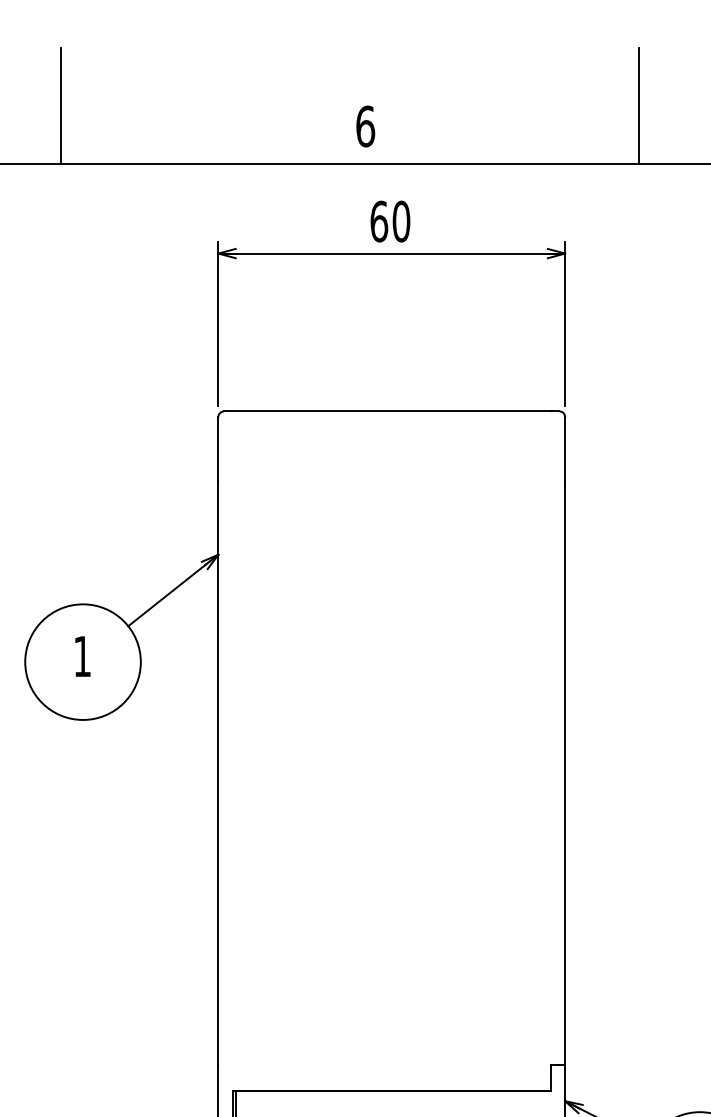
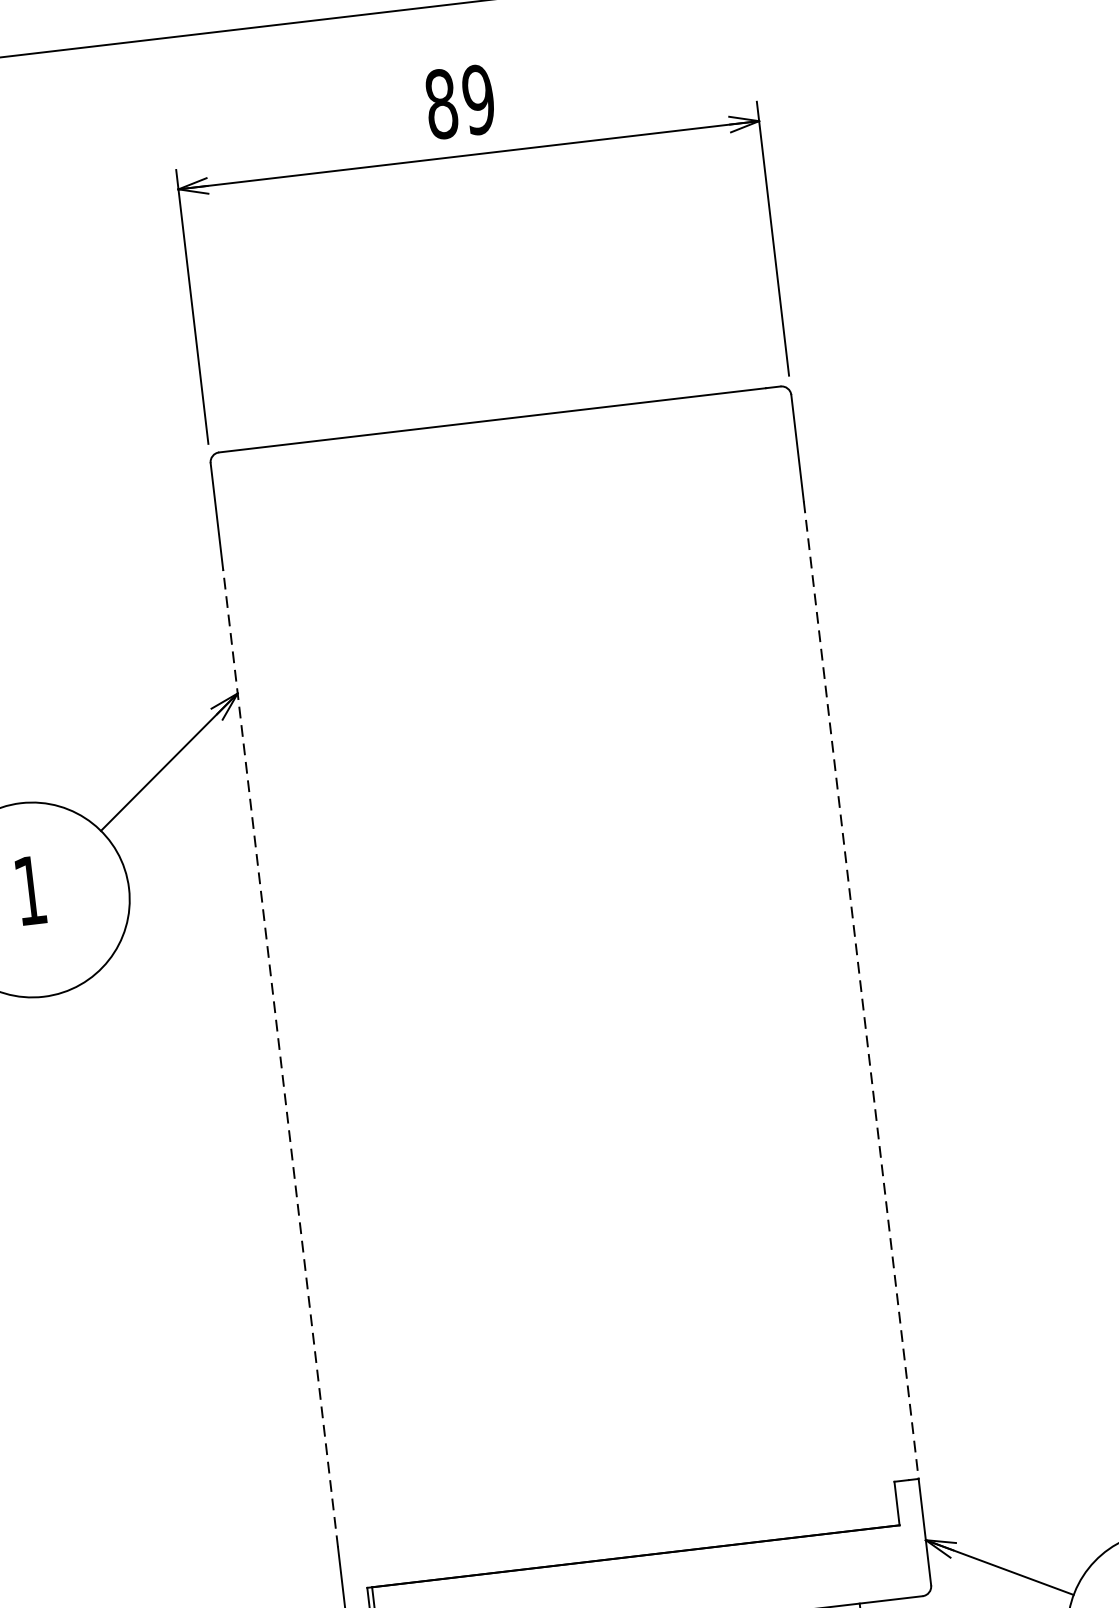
text: (390, 221) -> (460, 101), 60 -> 89
line: (218, 772) -> (280, 1058), solid -> dashed
line: (565, 772) -> (861, 989), solid -> dashed

